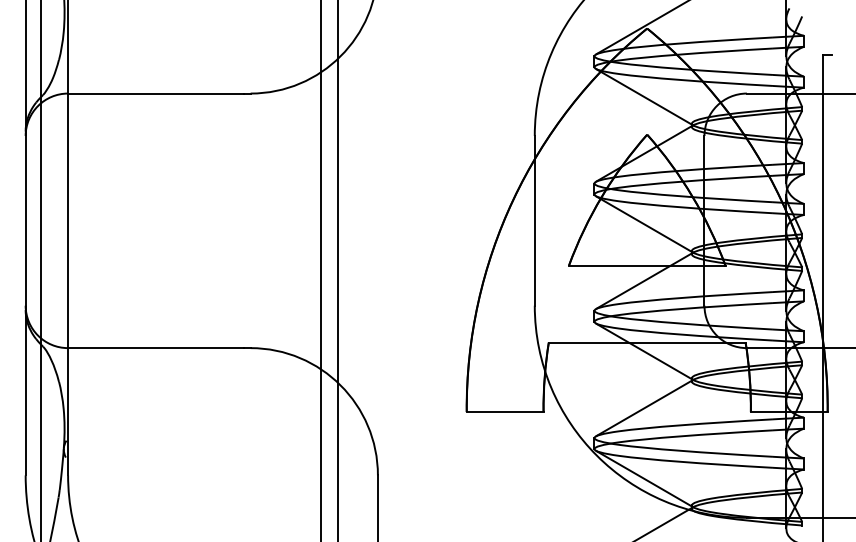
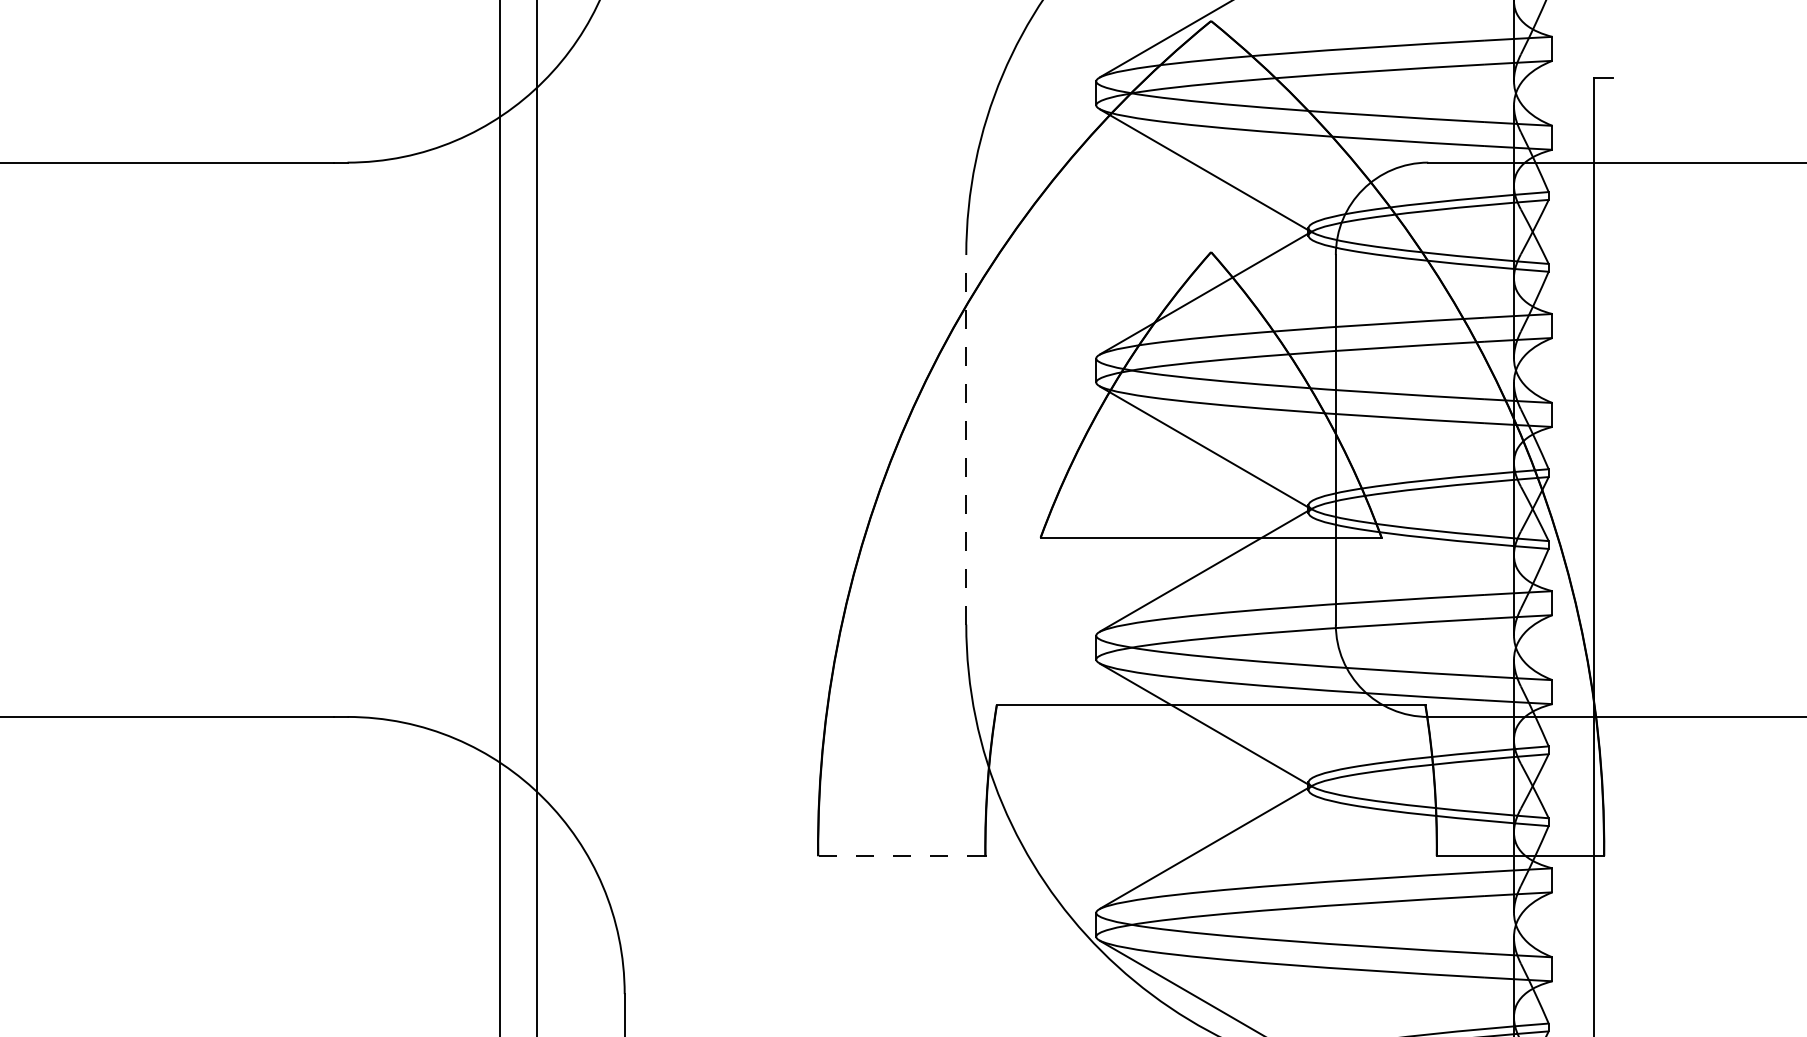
line: (534, 220) -> (965, 439), solid -> dashed
line: (504, 412) -> (900, 857), solid -> dashed

